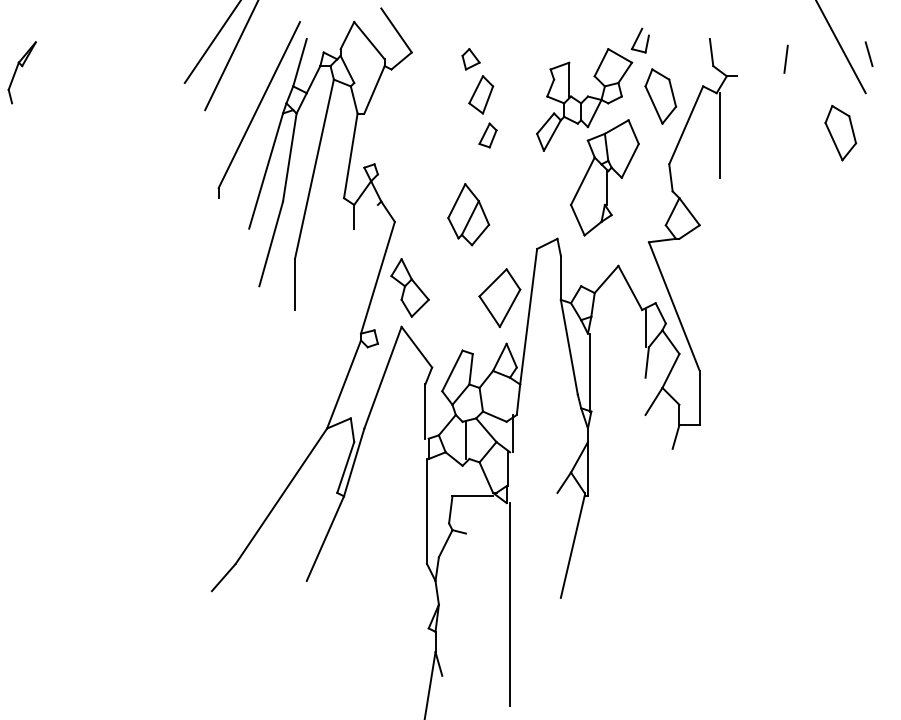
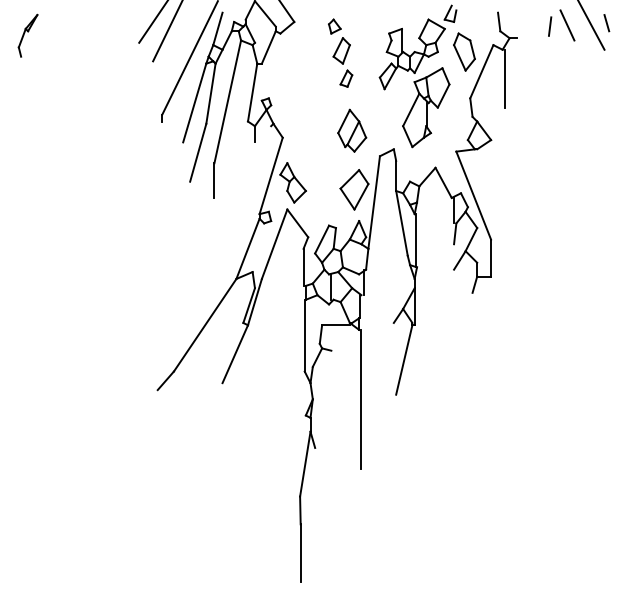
line: (811, 57) -> (567, 25), added
part: (840, 132) -> (587, 76), removed
part: (469, 214) -> (352, 130), moved

